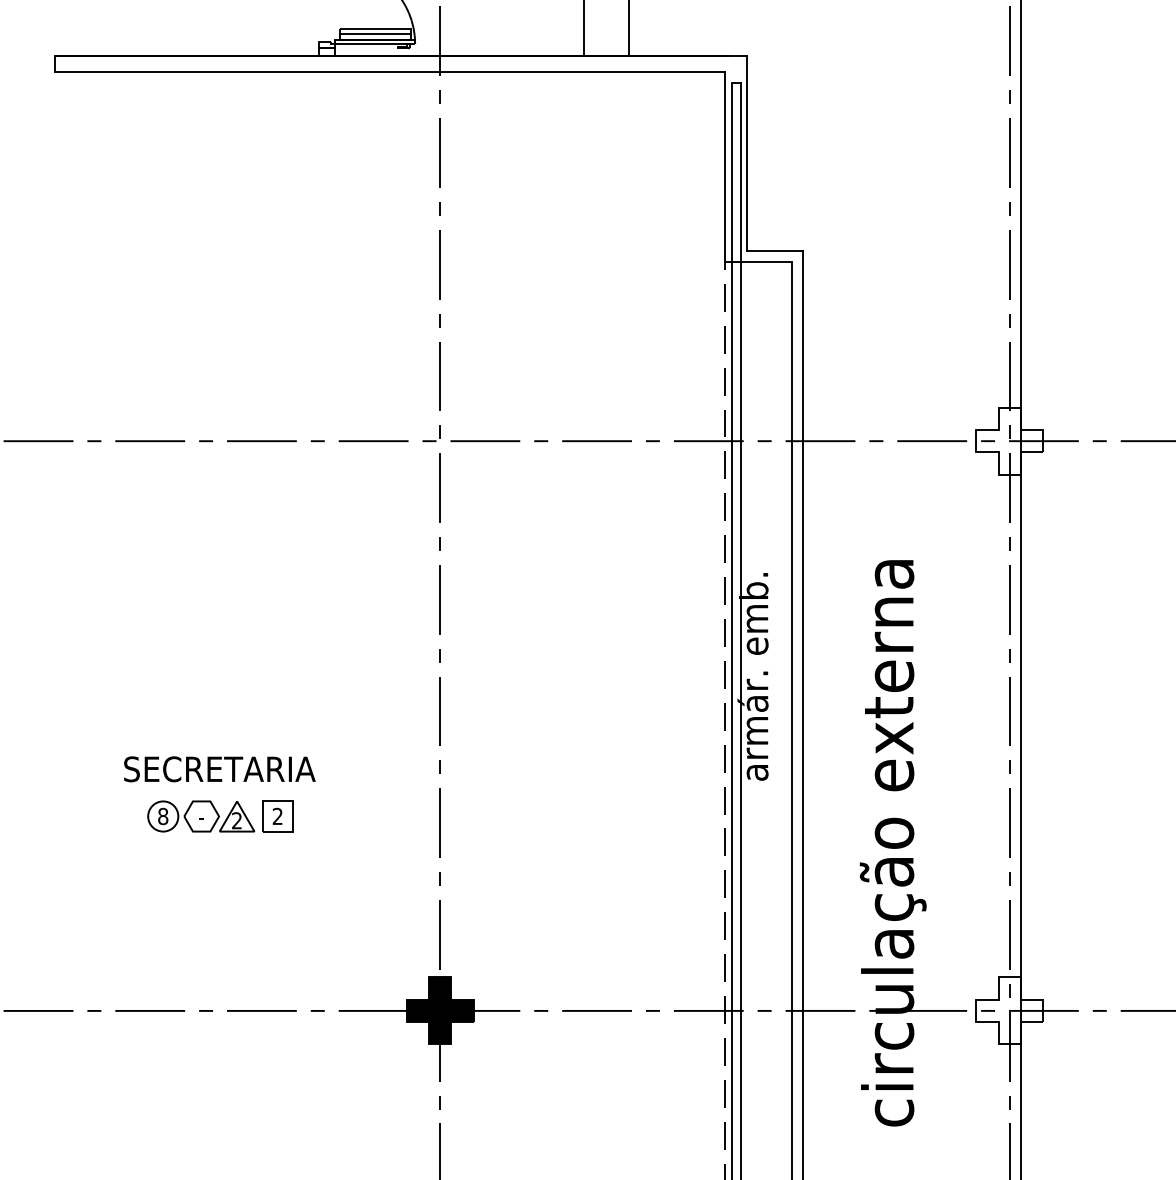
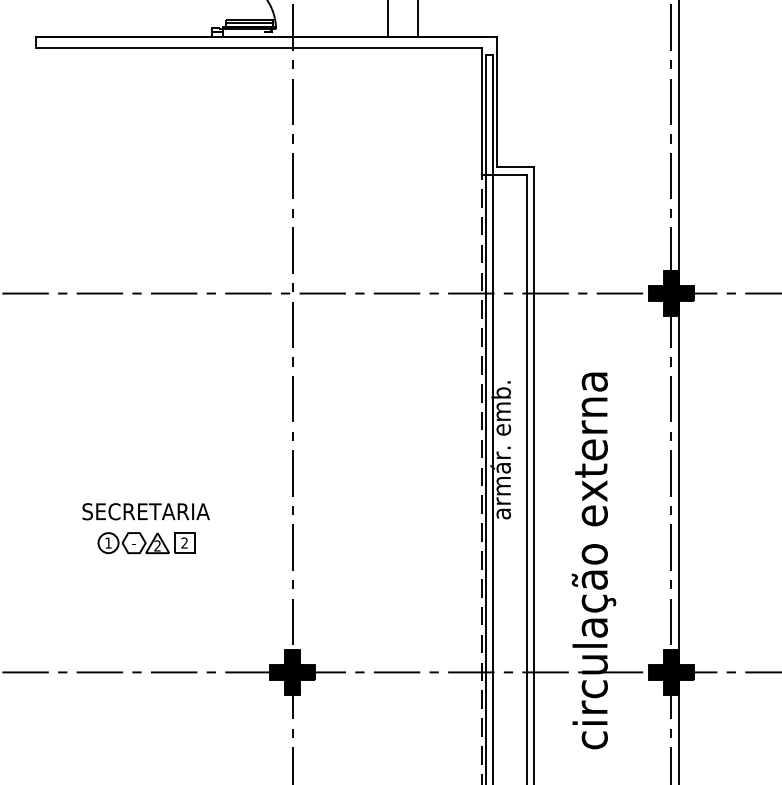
fill: (1009, 441) -> (671, 293), added
text: (163, 815) -> (108, 542), 8 -> 1
fill: (1009, 1011) -> (671, 672), added

